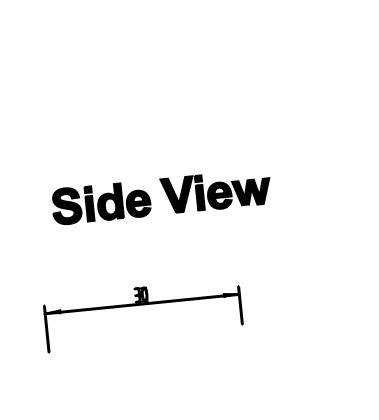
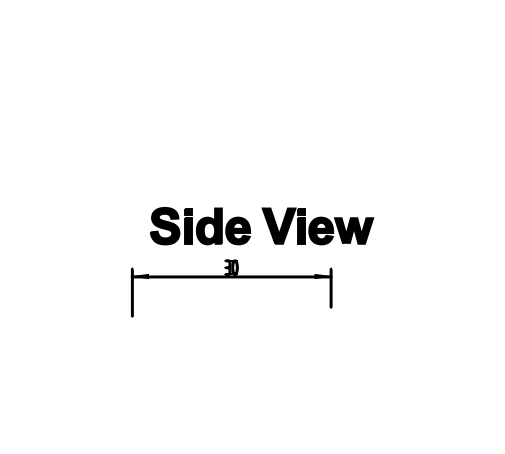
part: (161, 197) -> (262, 226), moved

